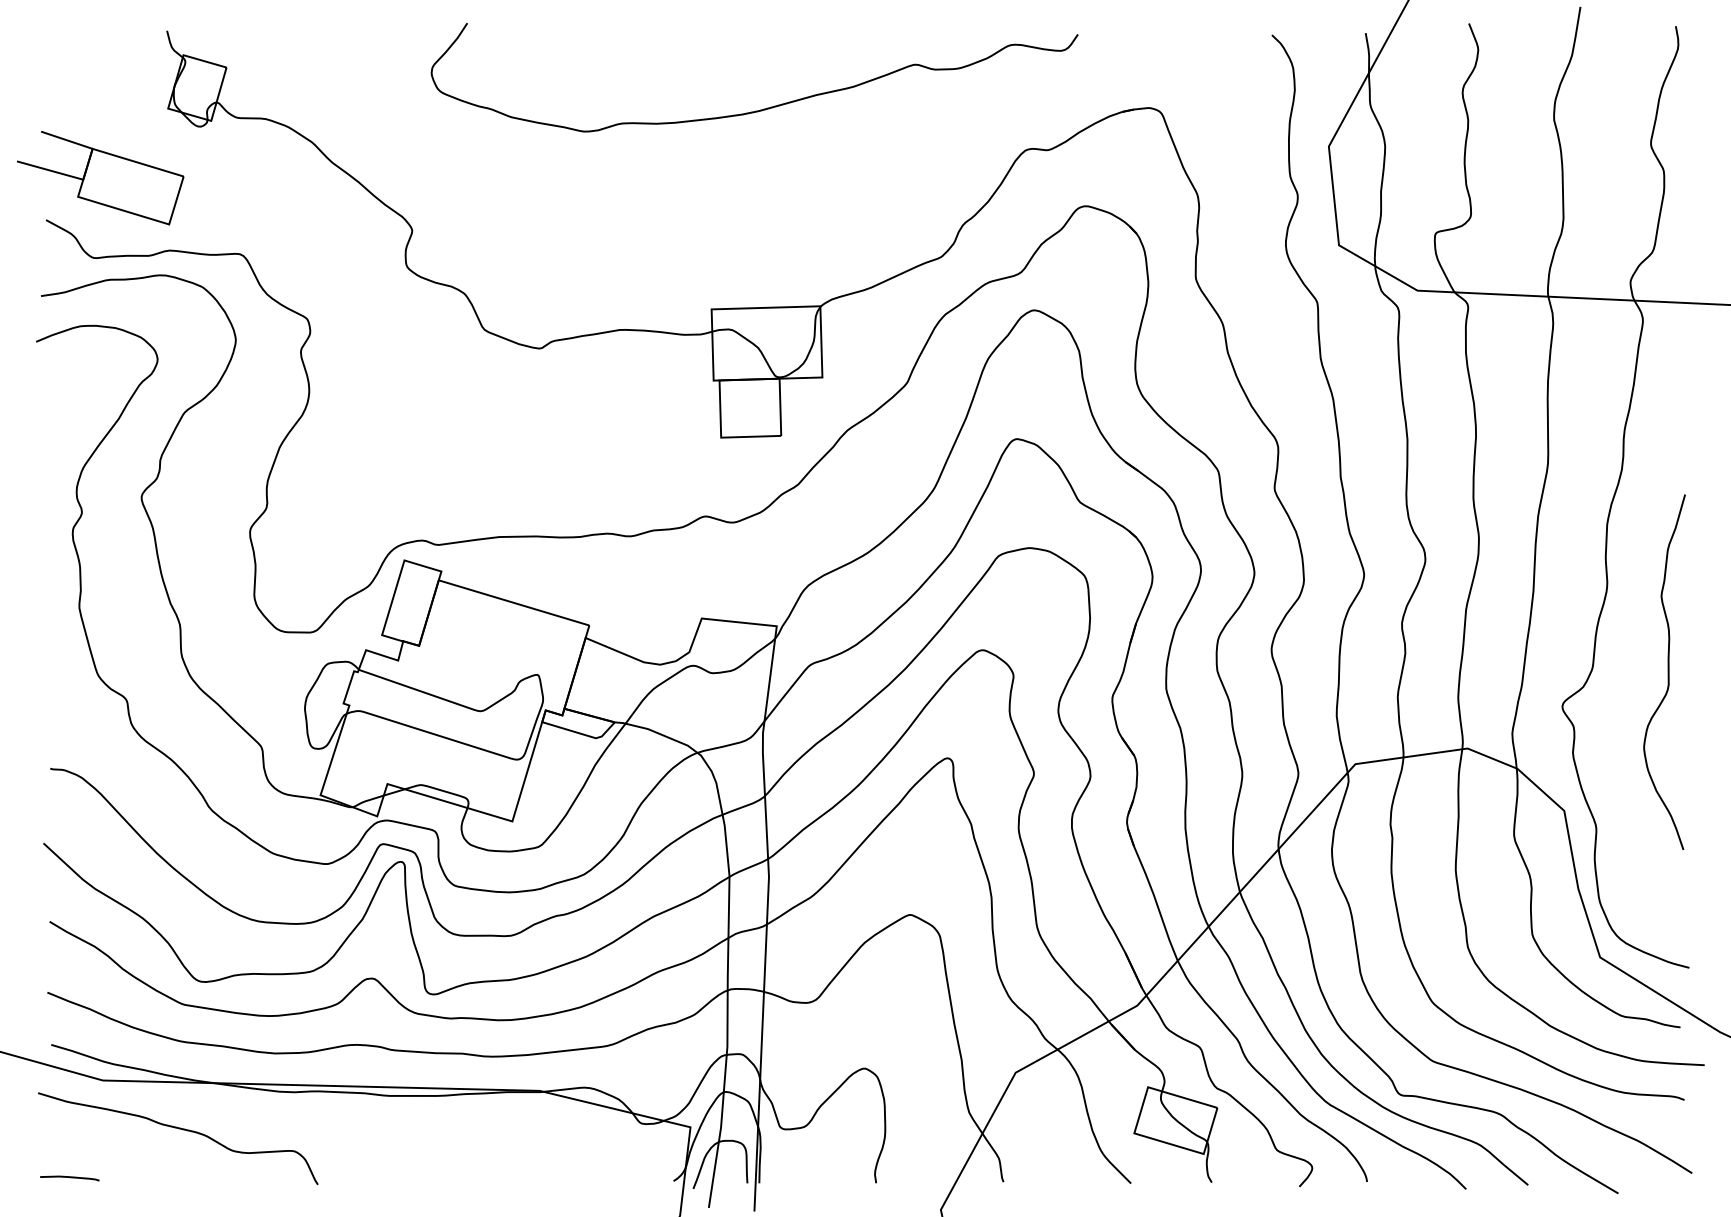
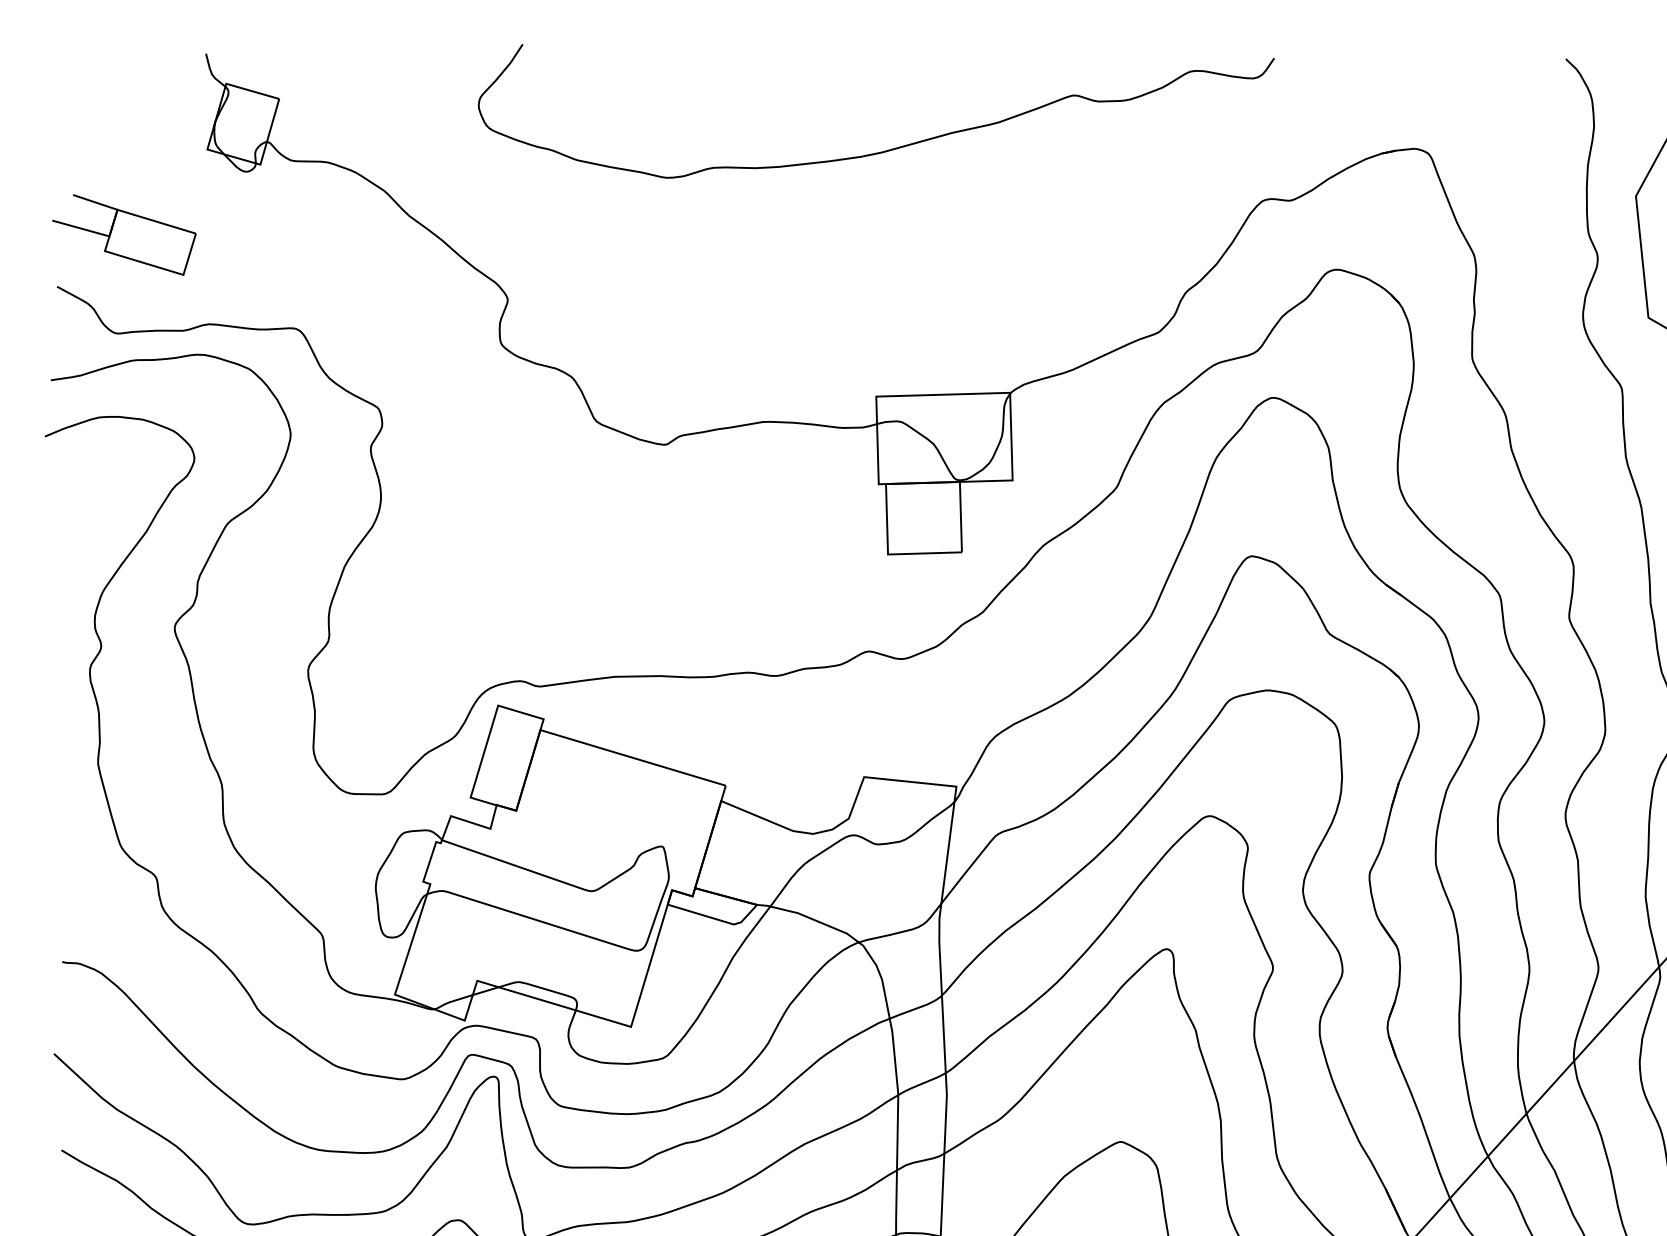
curve: (763, 108) -> (887, 149), moved
part: (100, 177) -> (124, 234), size x0.7

